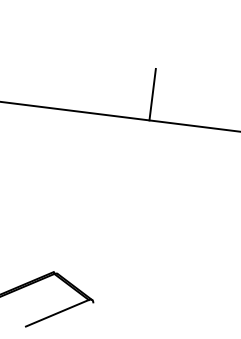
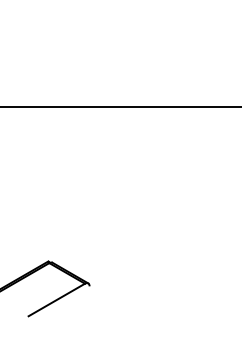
line: (152, 94) -> (121, 81), removed

